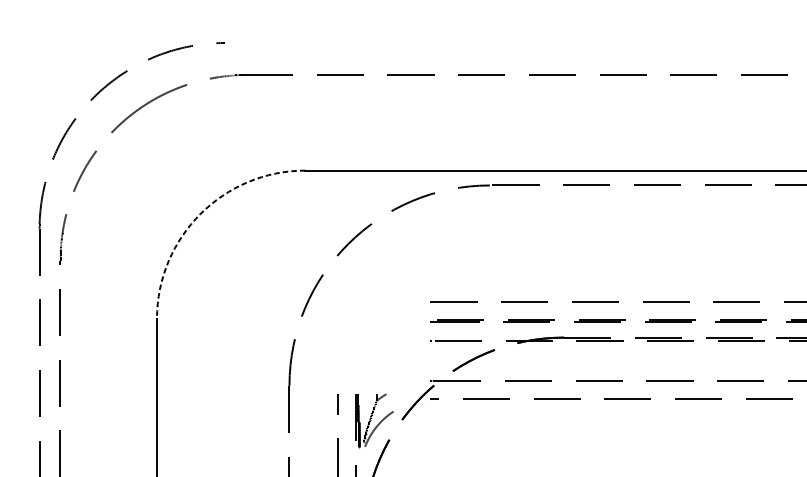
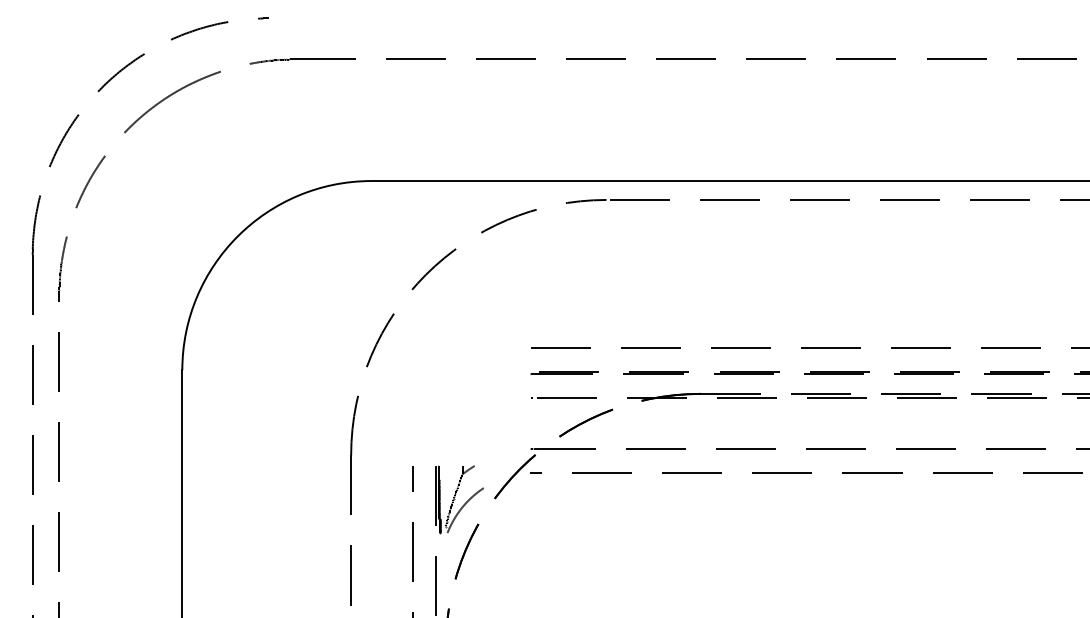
arc: (200, 214) -> (237, 236), dashed -> solid

